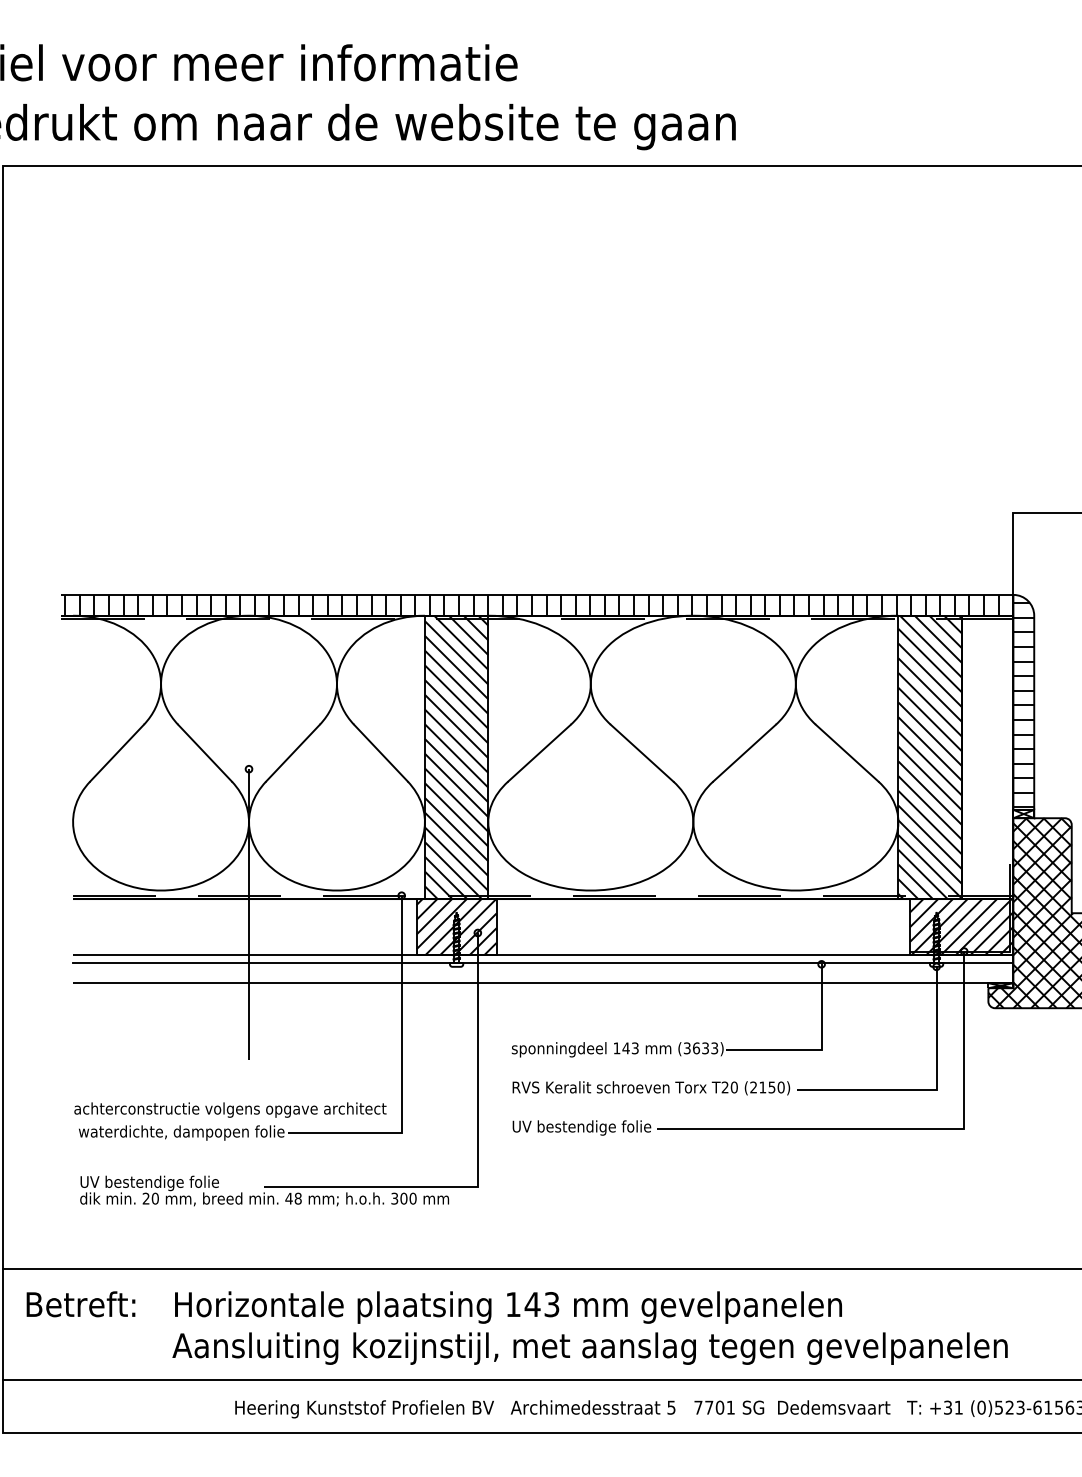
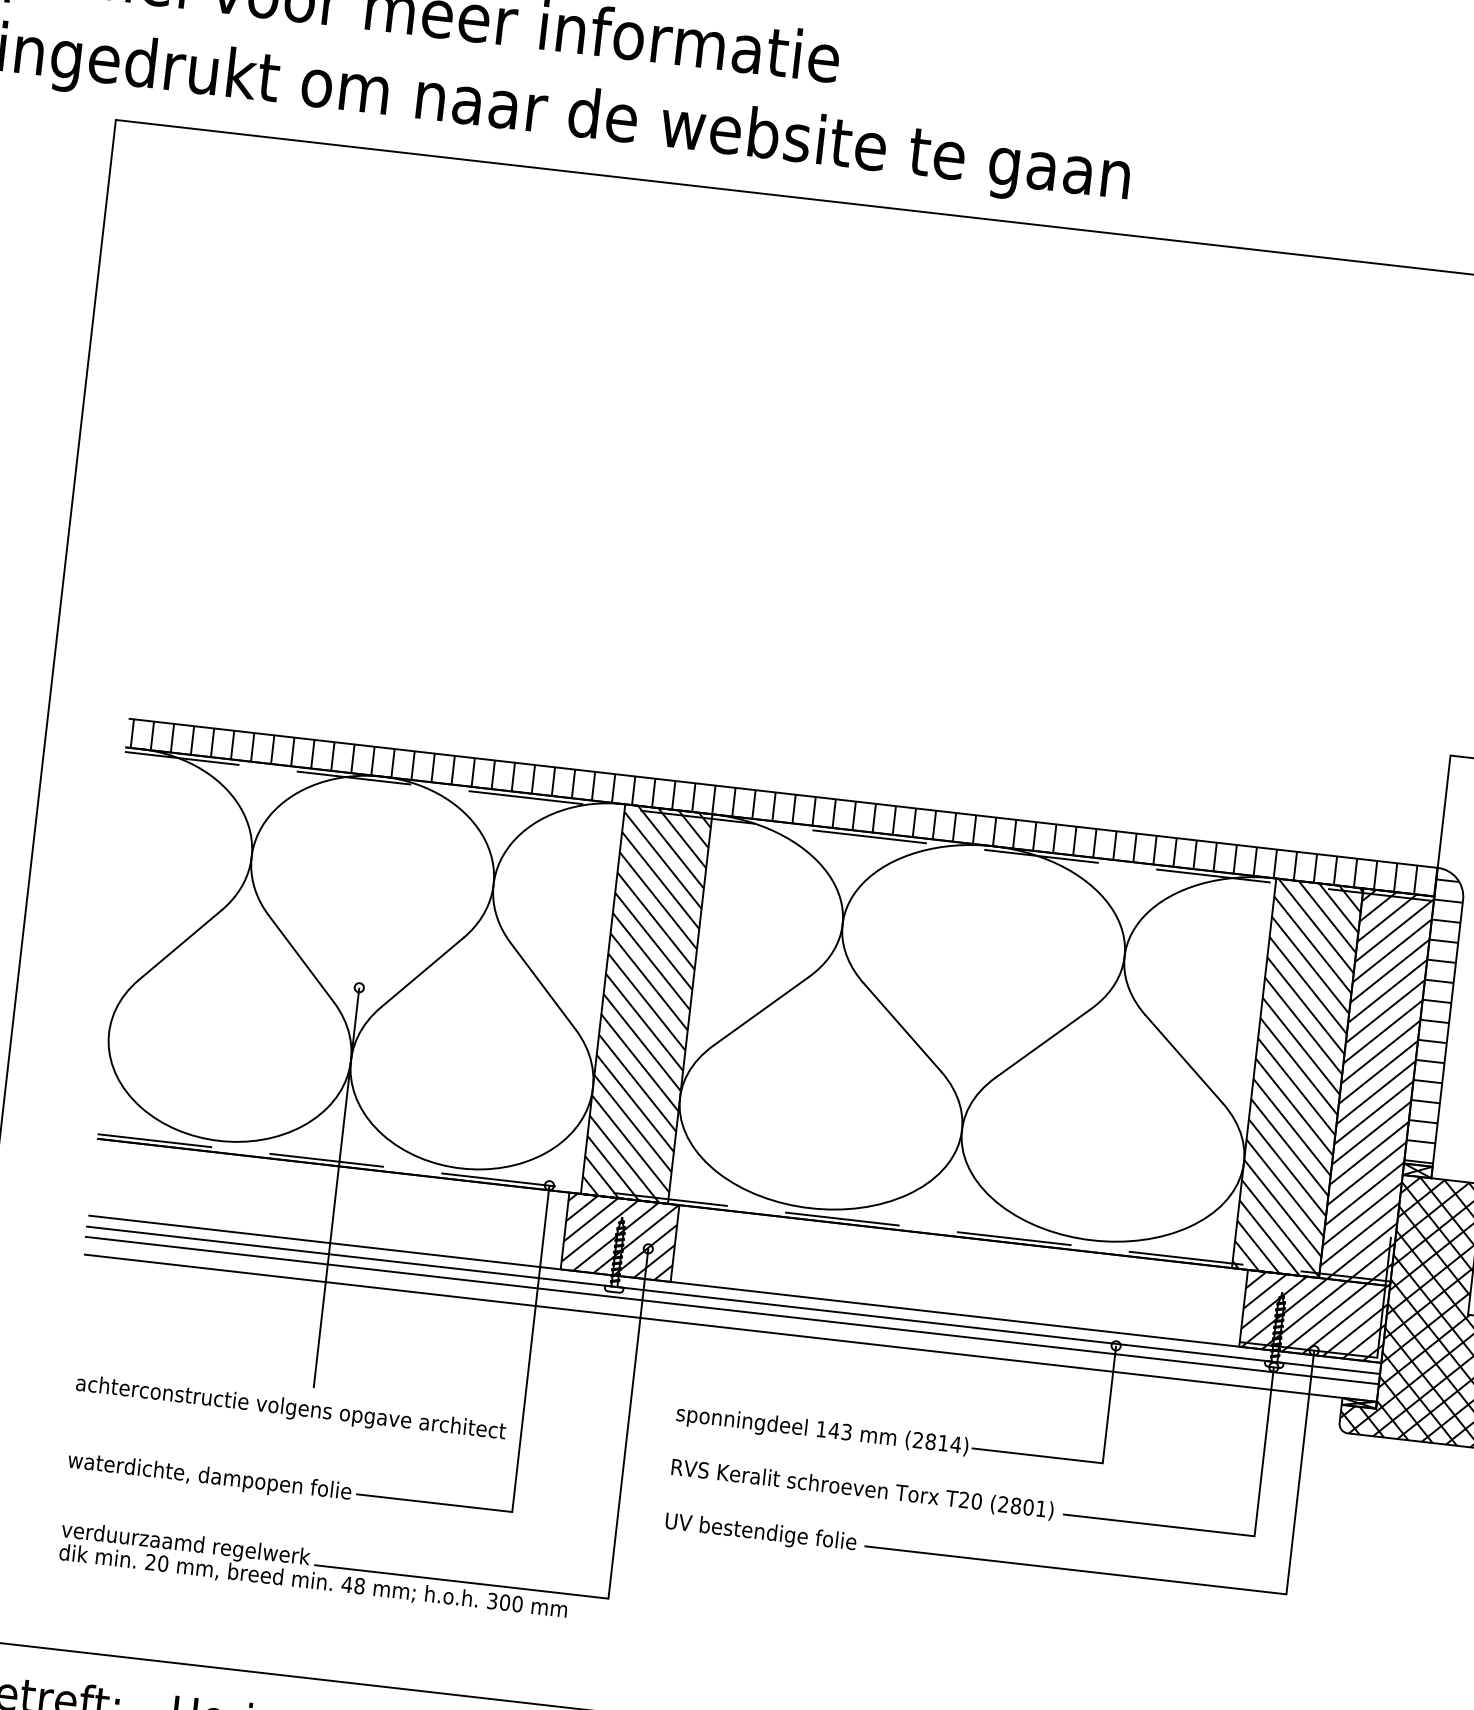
hatch: (987, 757) -> (1376, 1087), added
line: (543, 970) -> (732, 1310), added
text: (700, 1048) -> (936, 1442), (3633) -> (2814)
text: (771, 1087) -> (1027, 1507), (2150) -> (2801)
text: (230, 1109) -> (291, 1408), moved
text: (170, 1183) -> (186, 1545), UV bestendige folie -> verduurzaamd regelwerk

